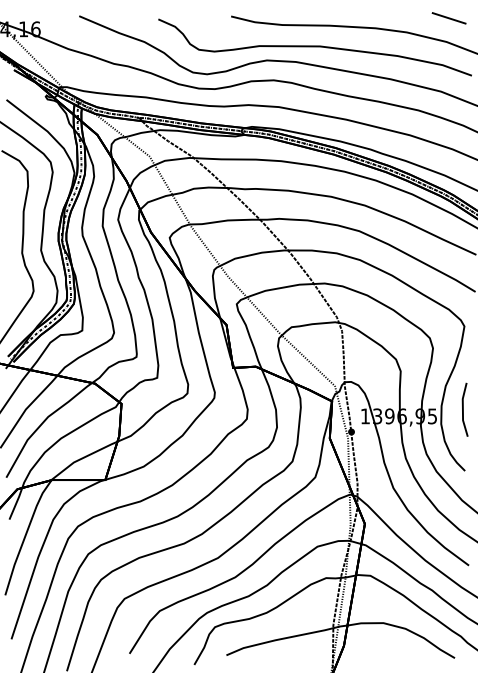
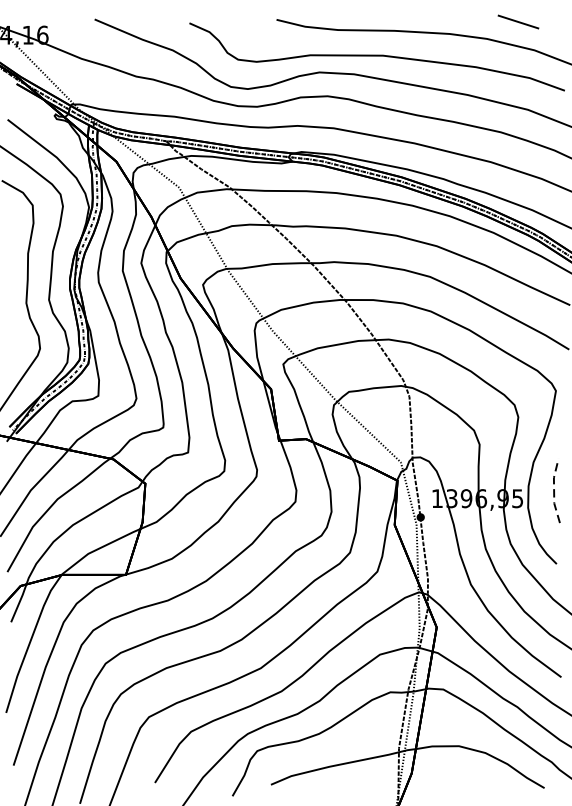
line: (448, 18) -> (517, 22), moved
line: (462, 409) -> (553, 490), solid -> dashed

